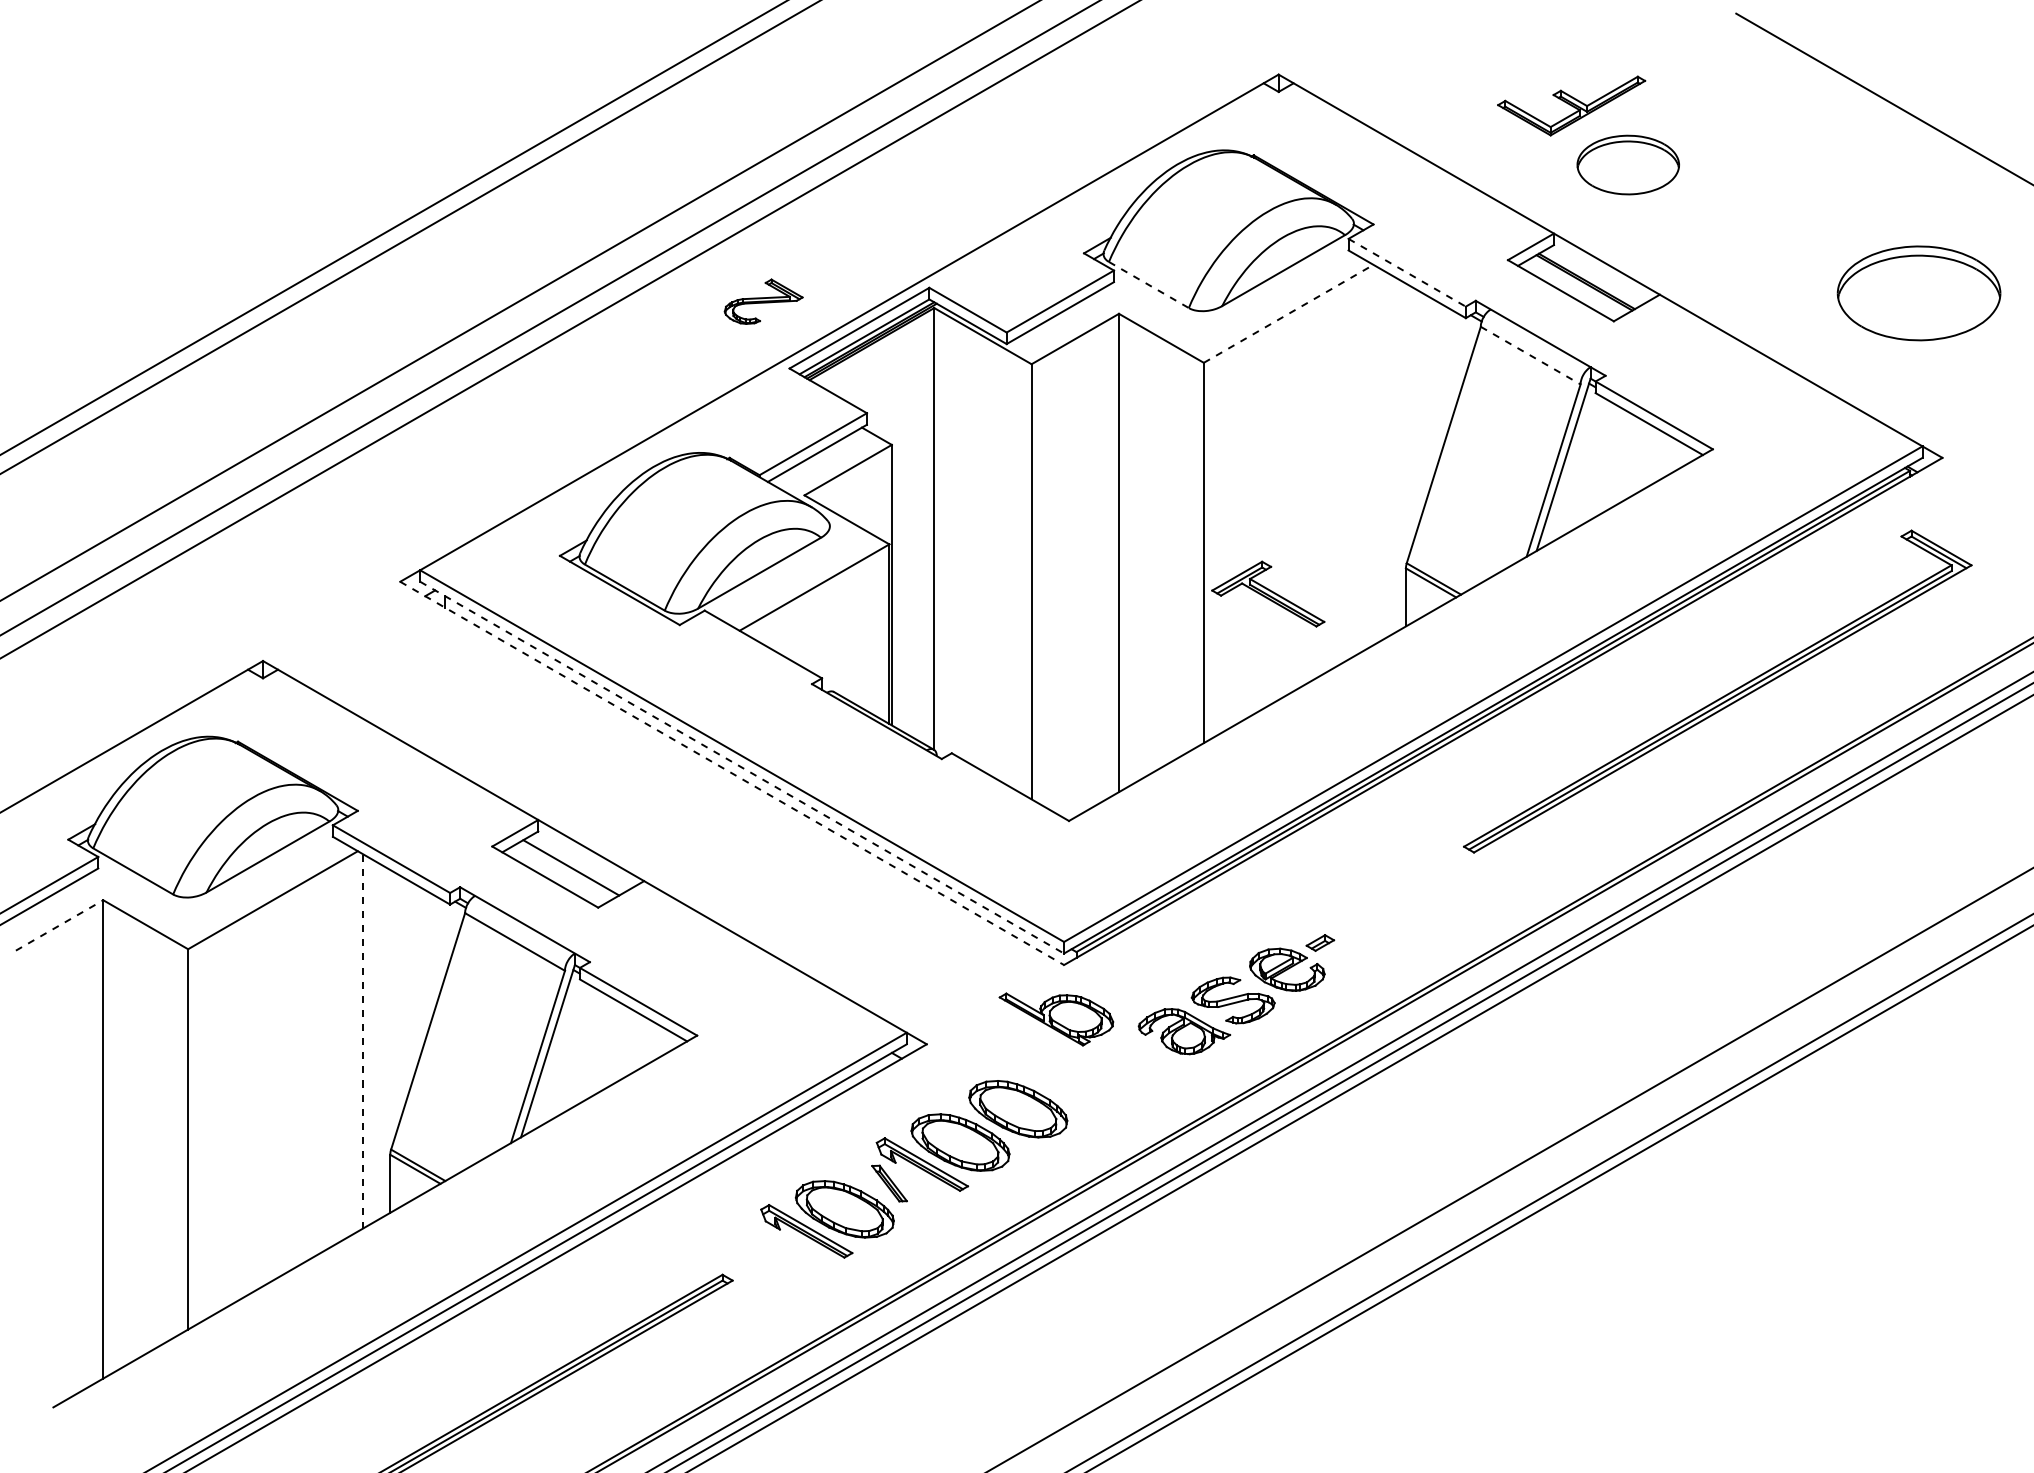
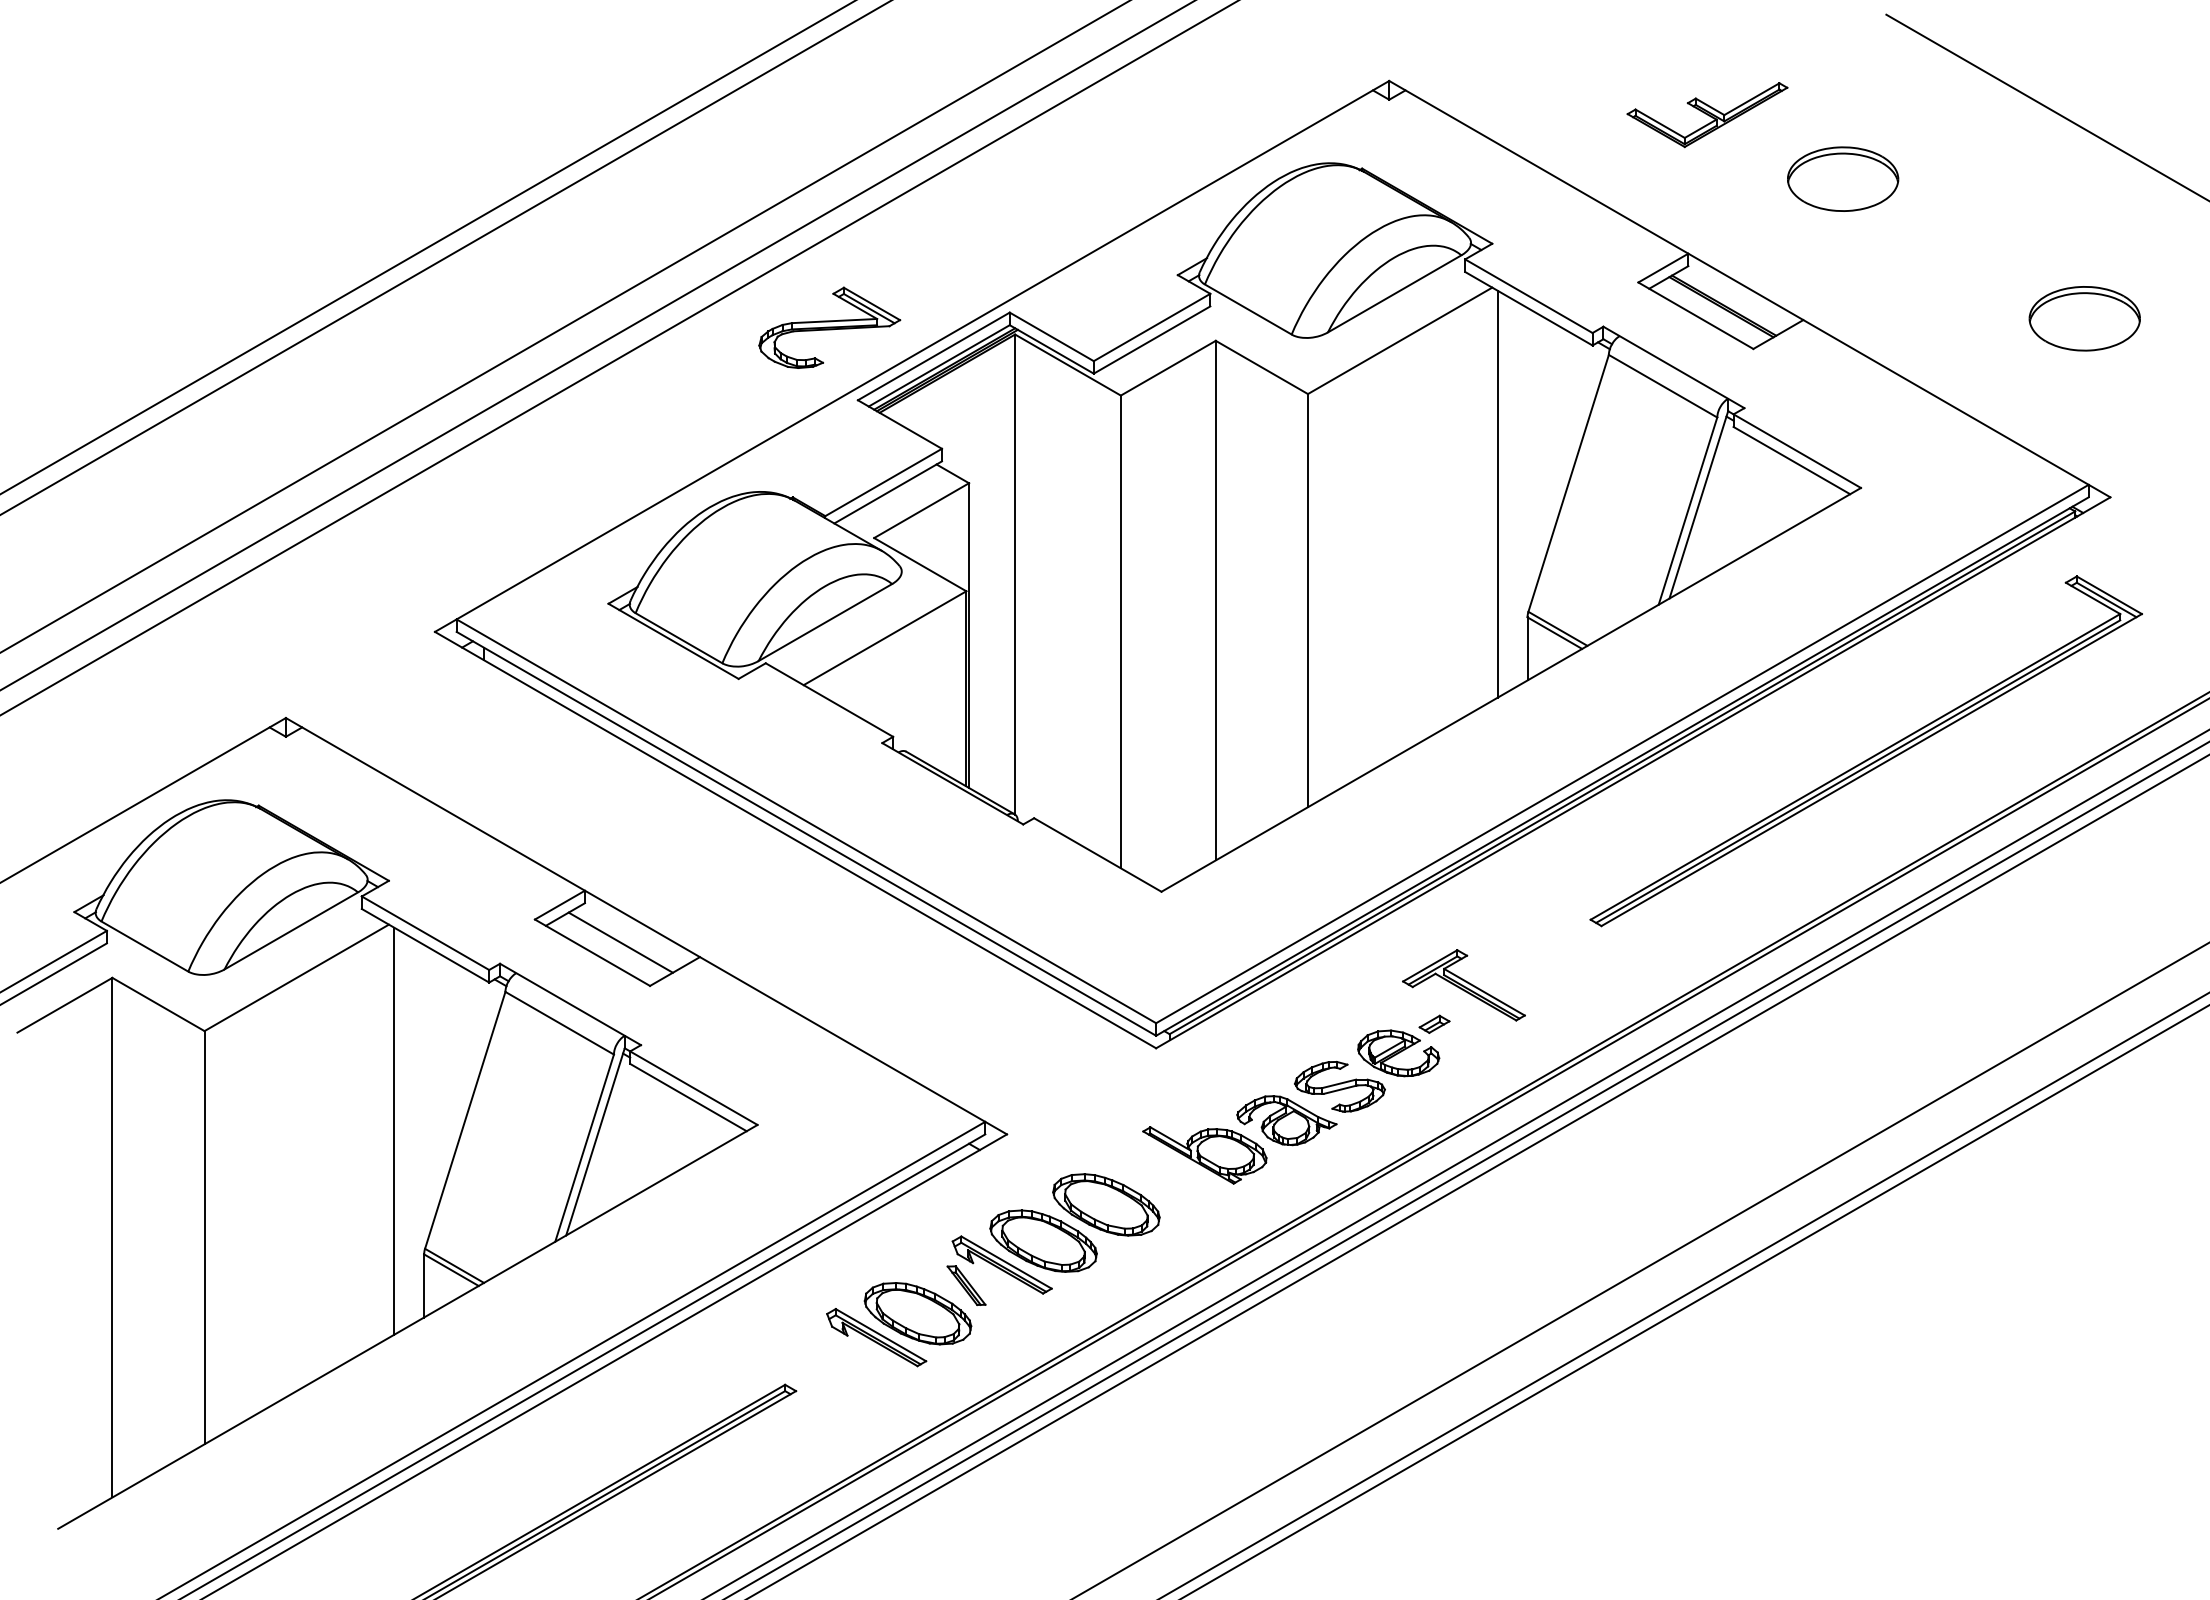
part: (1628, 164) -> (1843, 178), moved
line: (1406, 273) -> (1528, 296), dashed -> solid
line: (1149, 284) -> (1248, 309), dashed -> solid
part: (1918, 293) -> (2084, 318), size x0.62
part: (763, 301) -> (829, 327), size x1.67
line: (1289, 313) -> (1400, 340), dashed -> solid
line: (1531, 355) -> (1663, 386), dashed -> solid
line: (1378, 454) -> (1497, 493), added
part: (1267, 594) -> (1463, 985), moved
line: (742, 767) -> (806, 833), dashed -> solid
line: (733, 773) -> (796, 840), dashed -> solid
line: (59, 925) -> (64, 1005), dashed -> solid
part: (1056, 1019) -> (1204, 1155), moved
line: (362, 1040) -> (394, 1130), dashed -> solid

